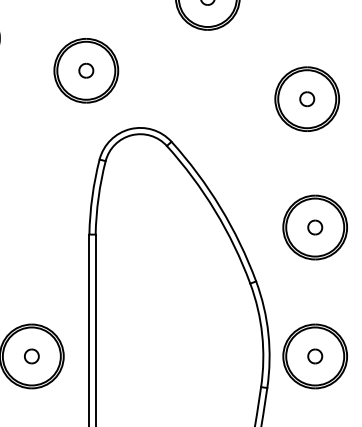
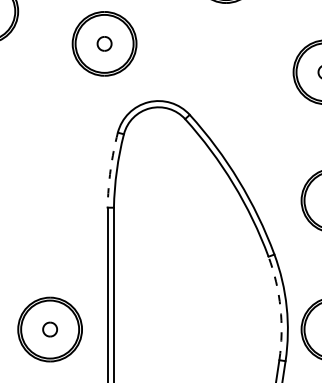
arc: (92, 196) -> (110, 169), solid -> dashed
arc: (262, 334) -> (280, 307), solid -> dashed

